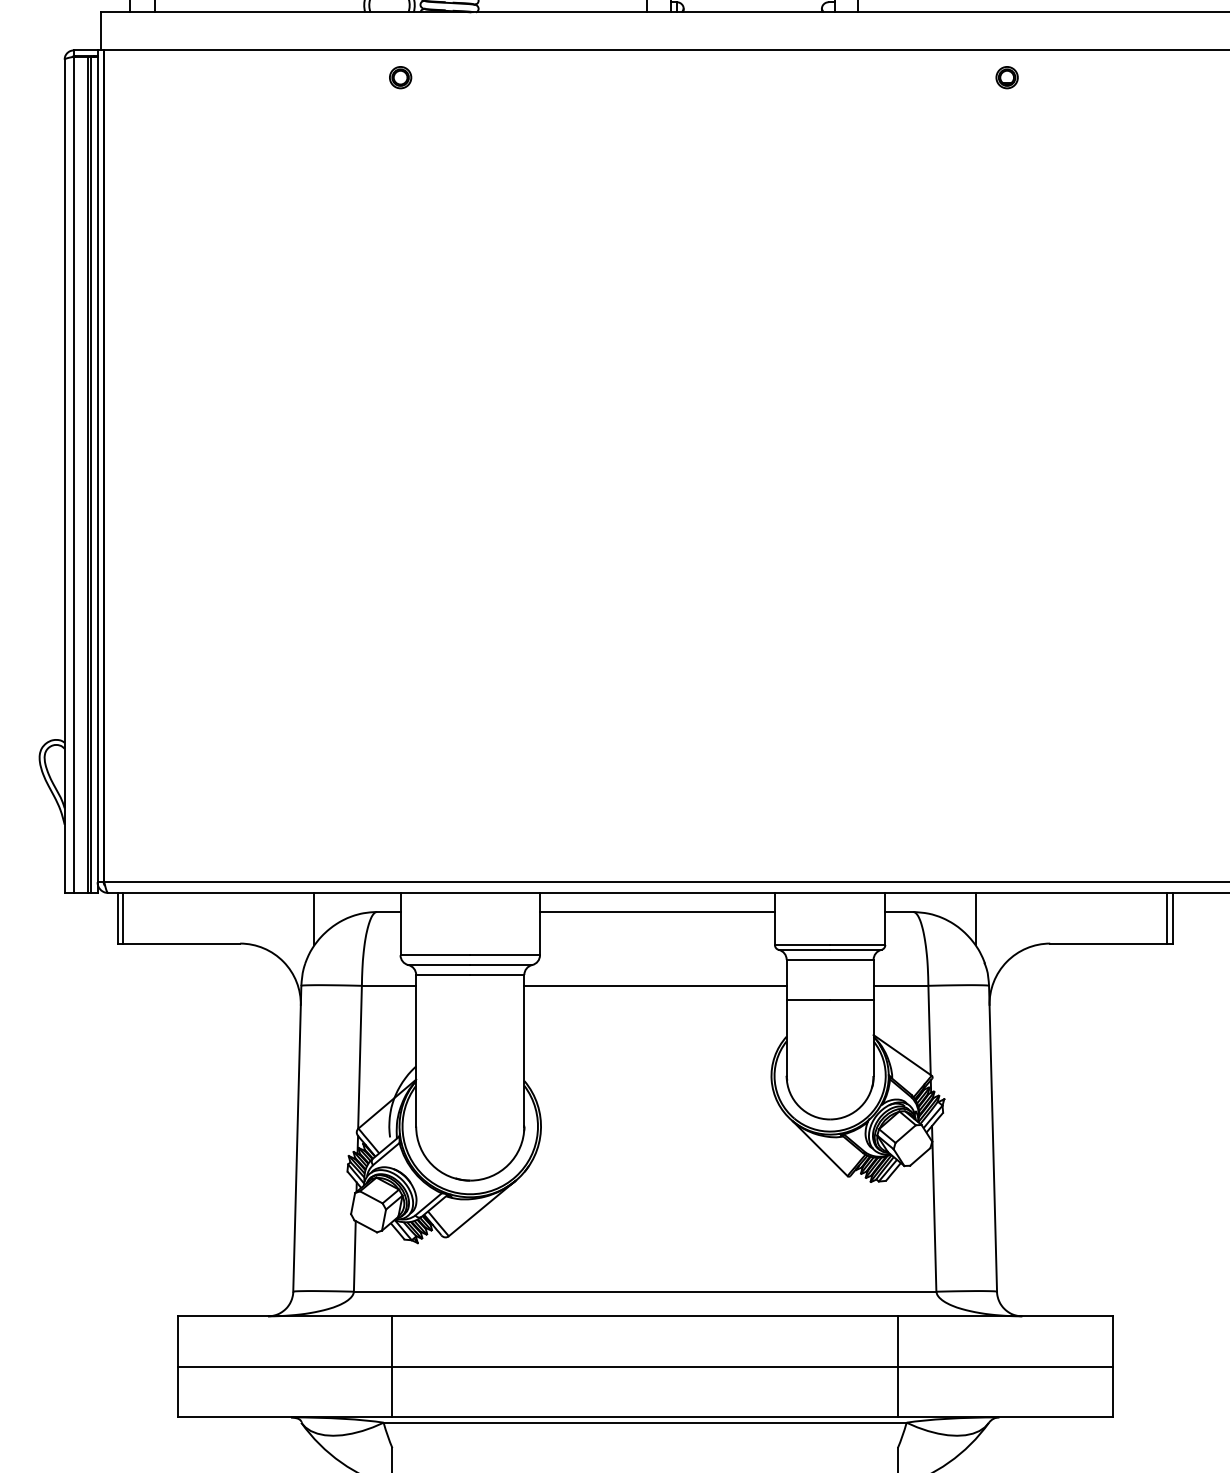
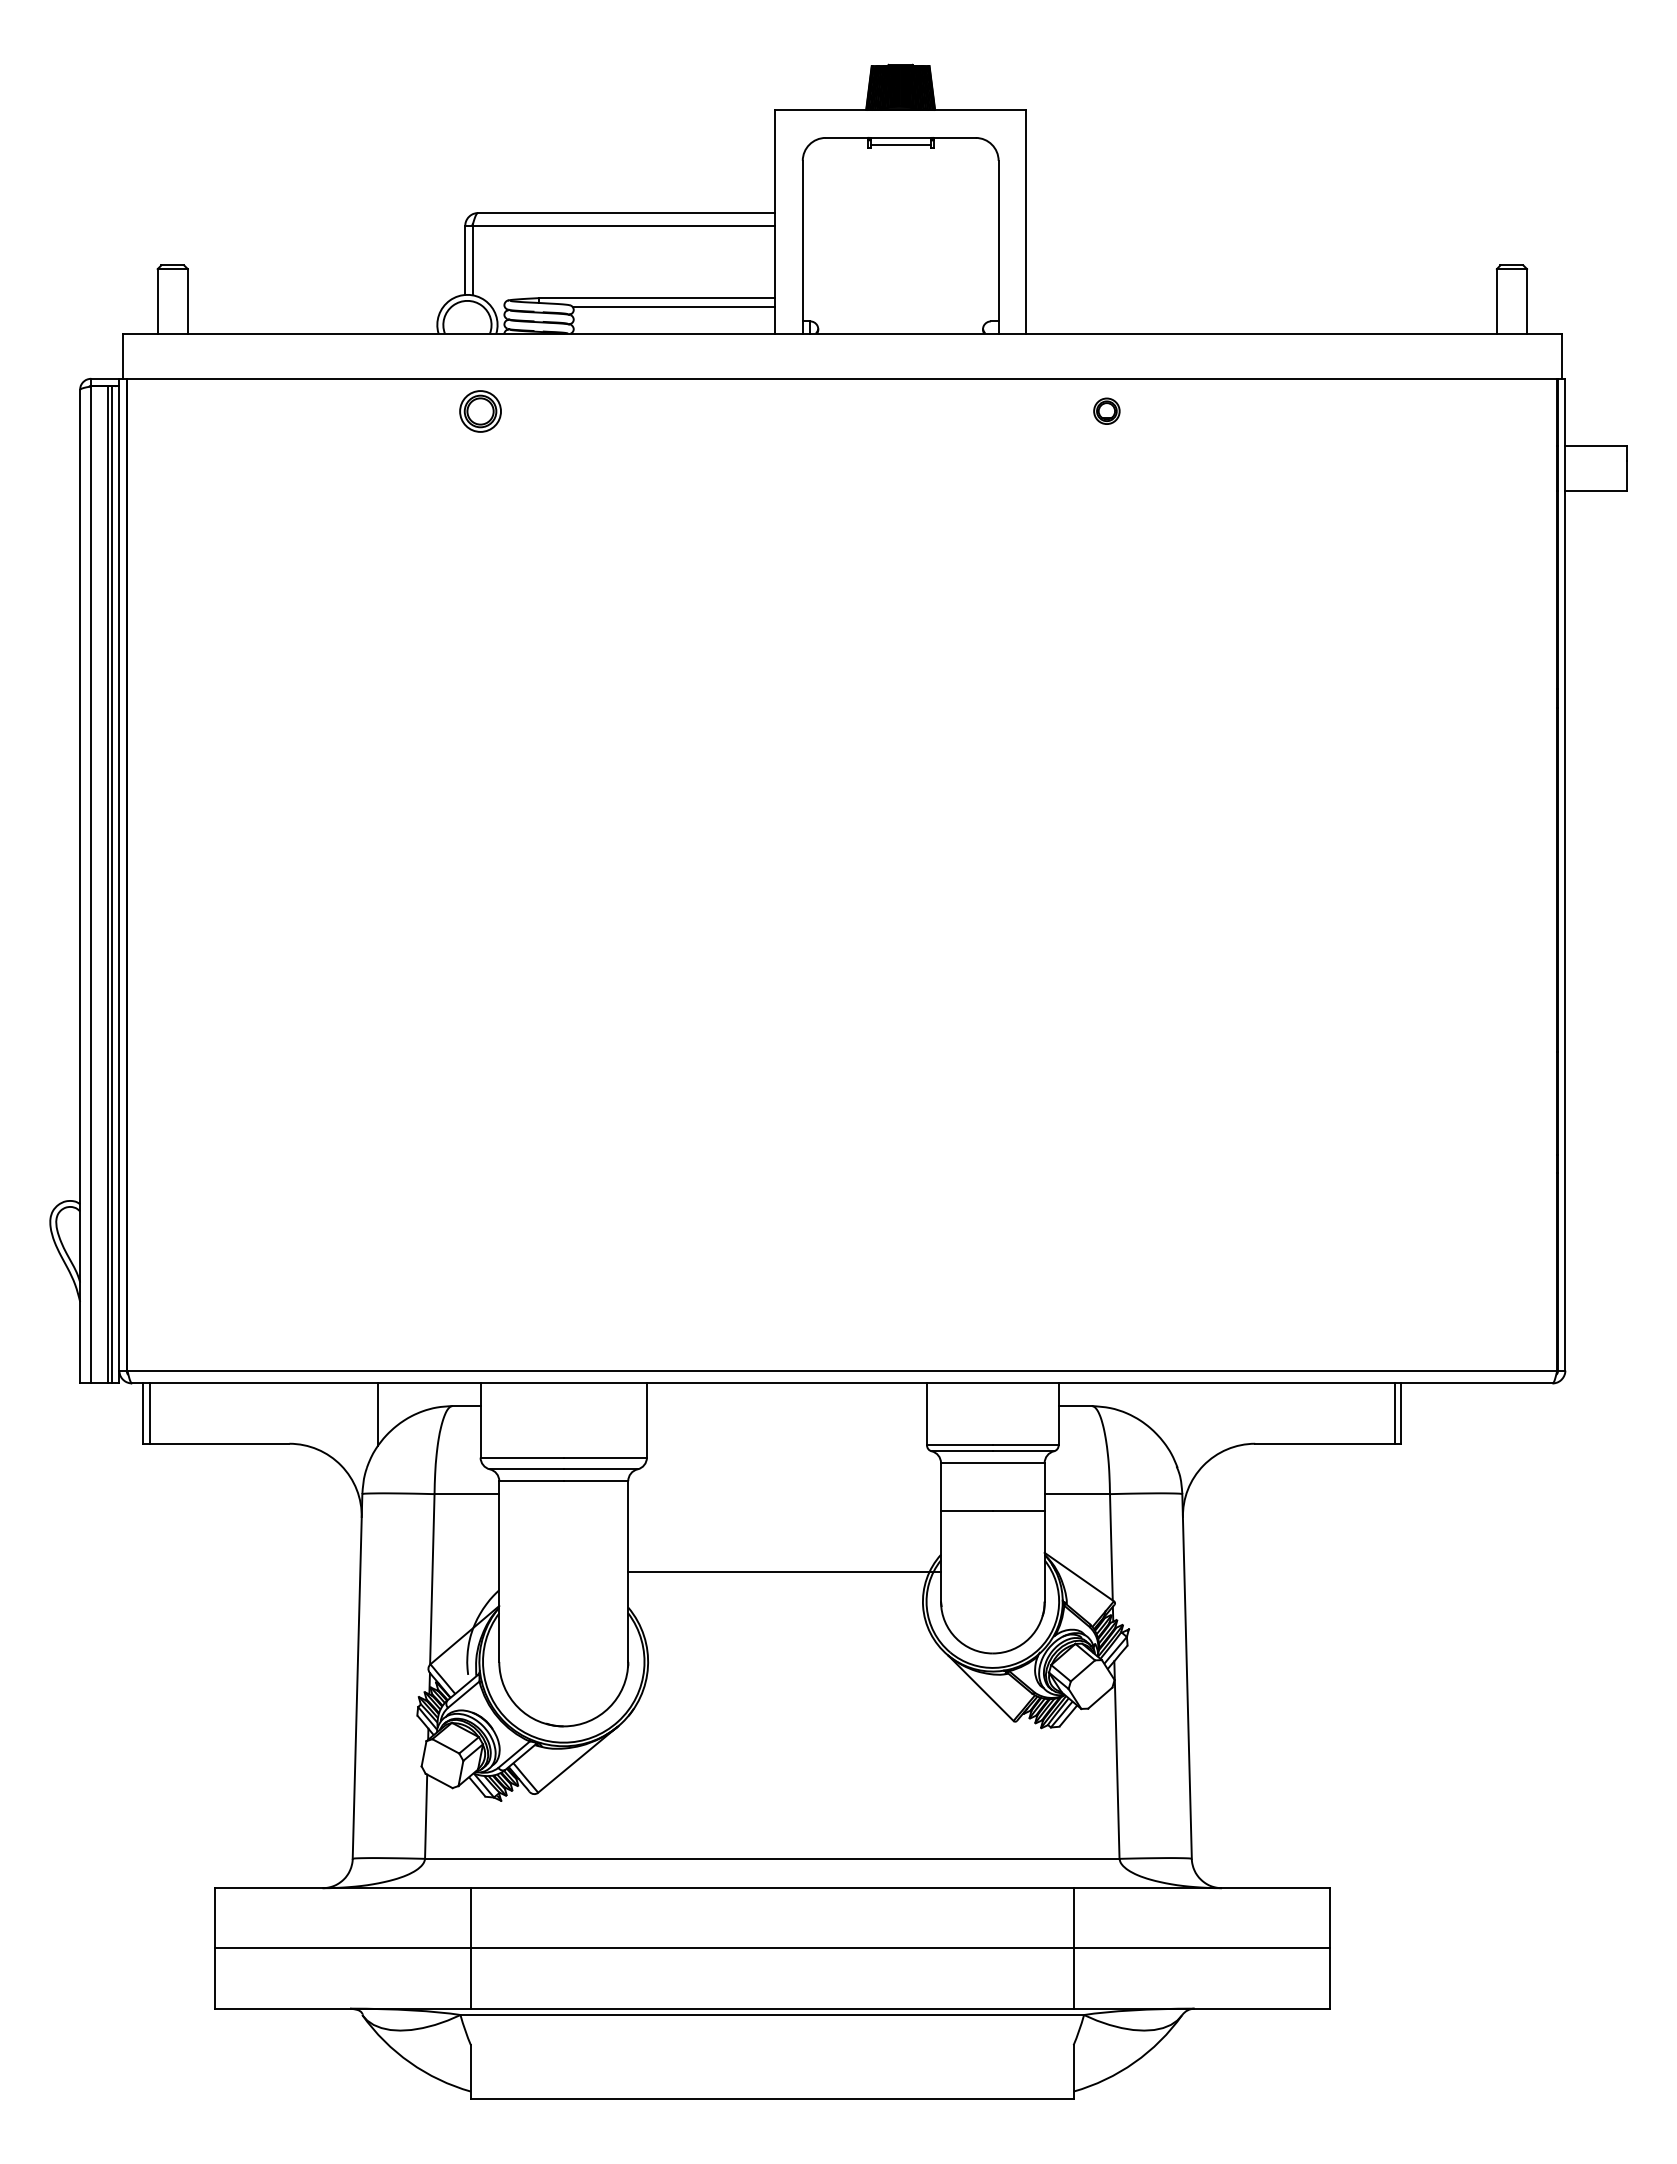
part: (400, 76) -> (480, 410), size x1.6
part: (1006, 76) -> (1106, 410), moved
line: (657, 912) -> (786, 1406), removed
line: (975, 919) -> (1166, 1414), removed
line: (655, 986) -> (784, 1572), moved

